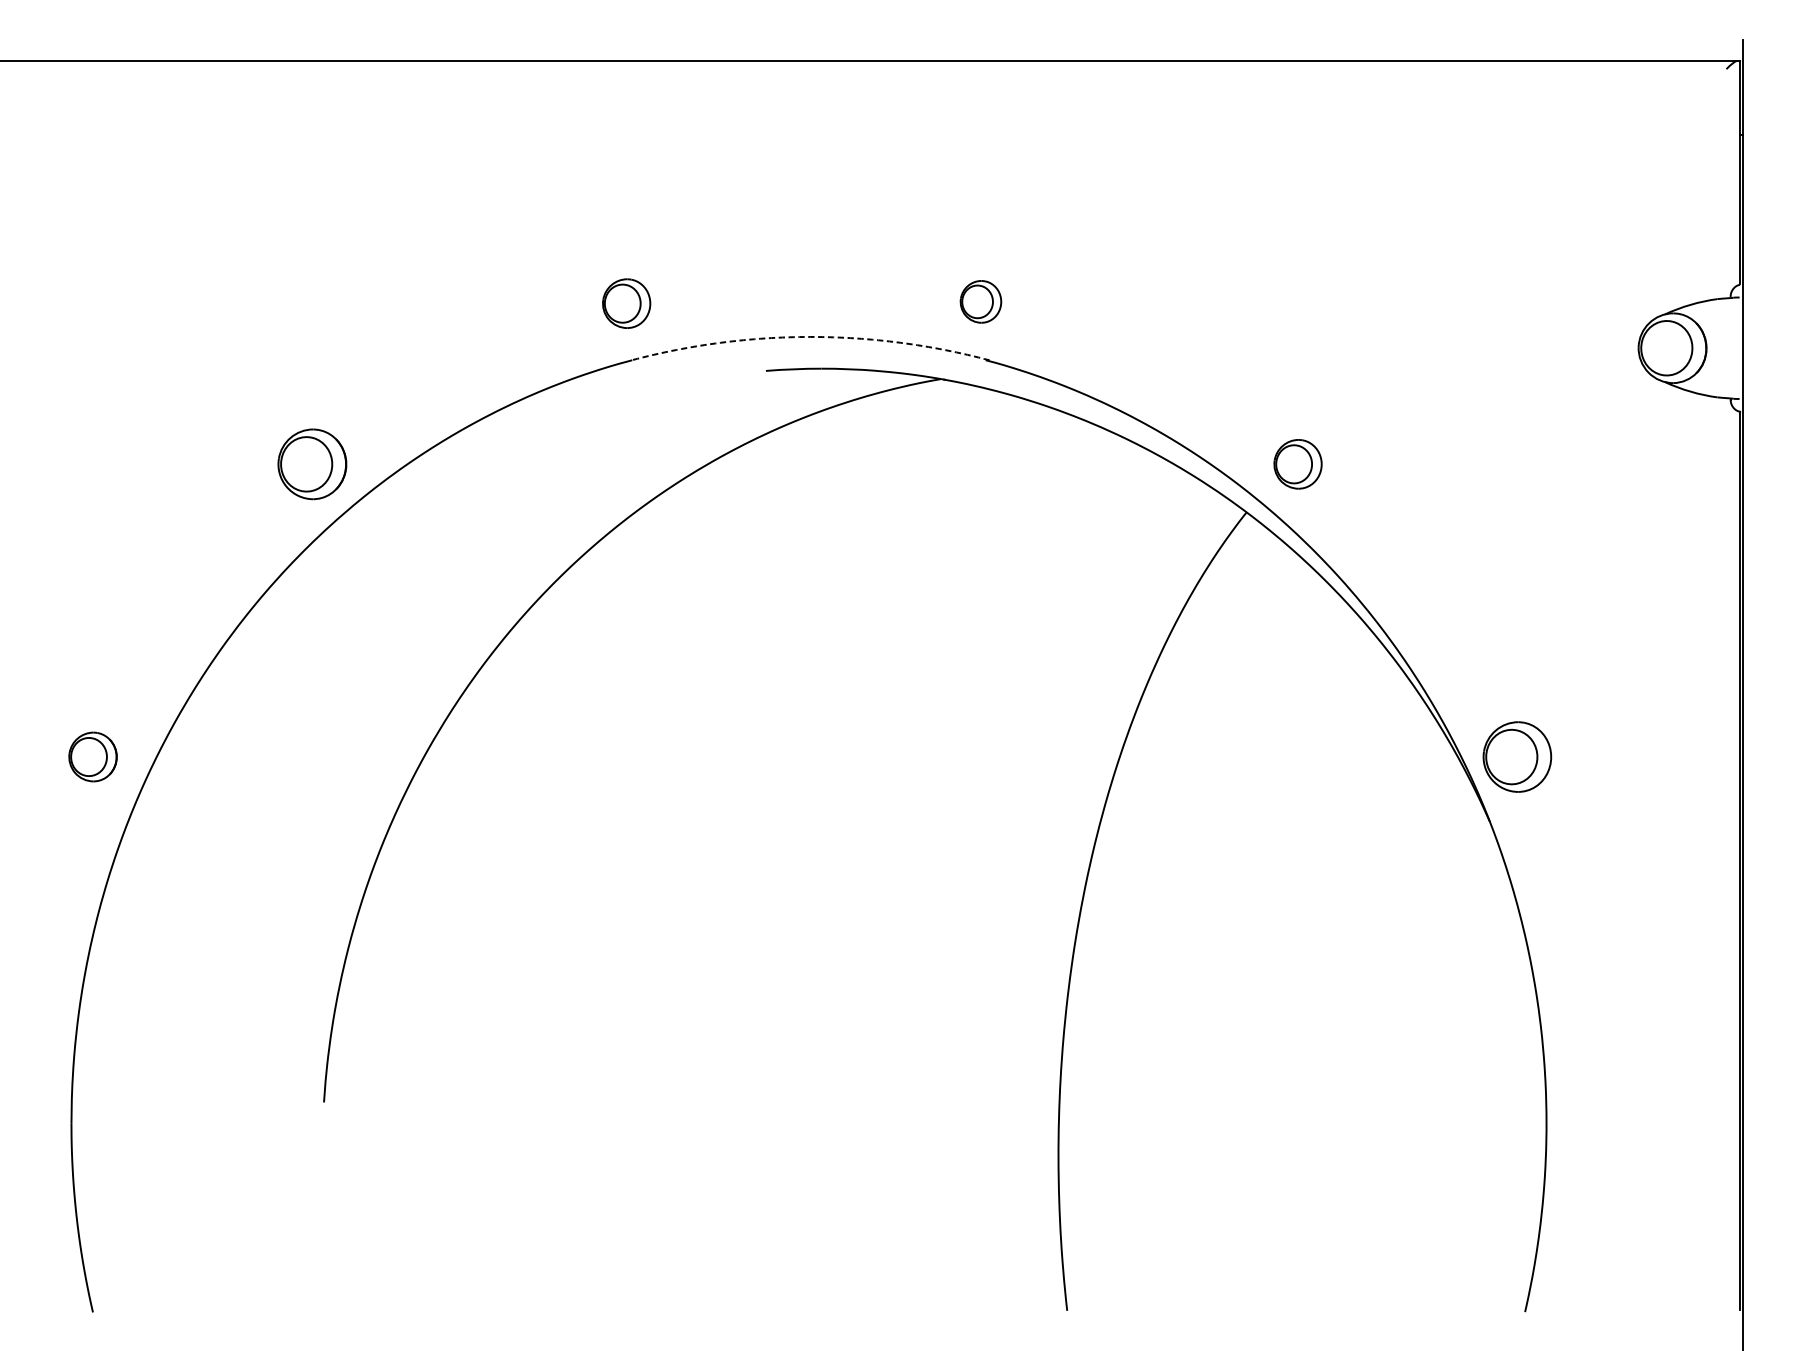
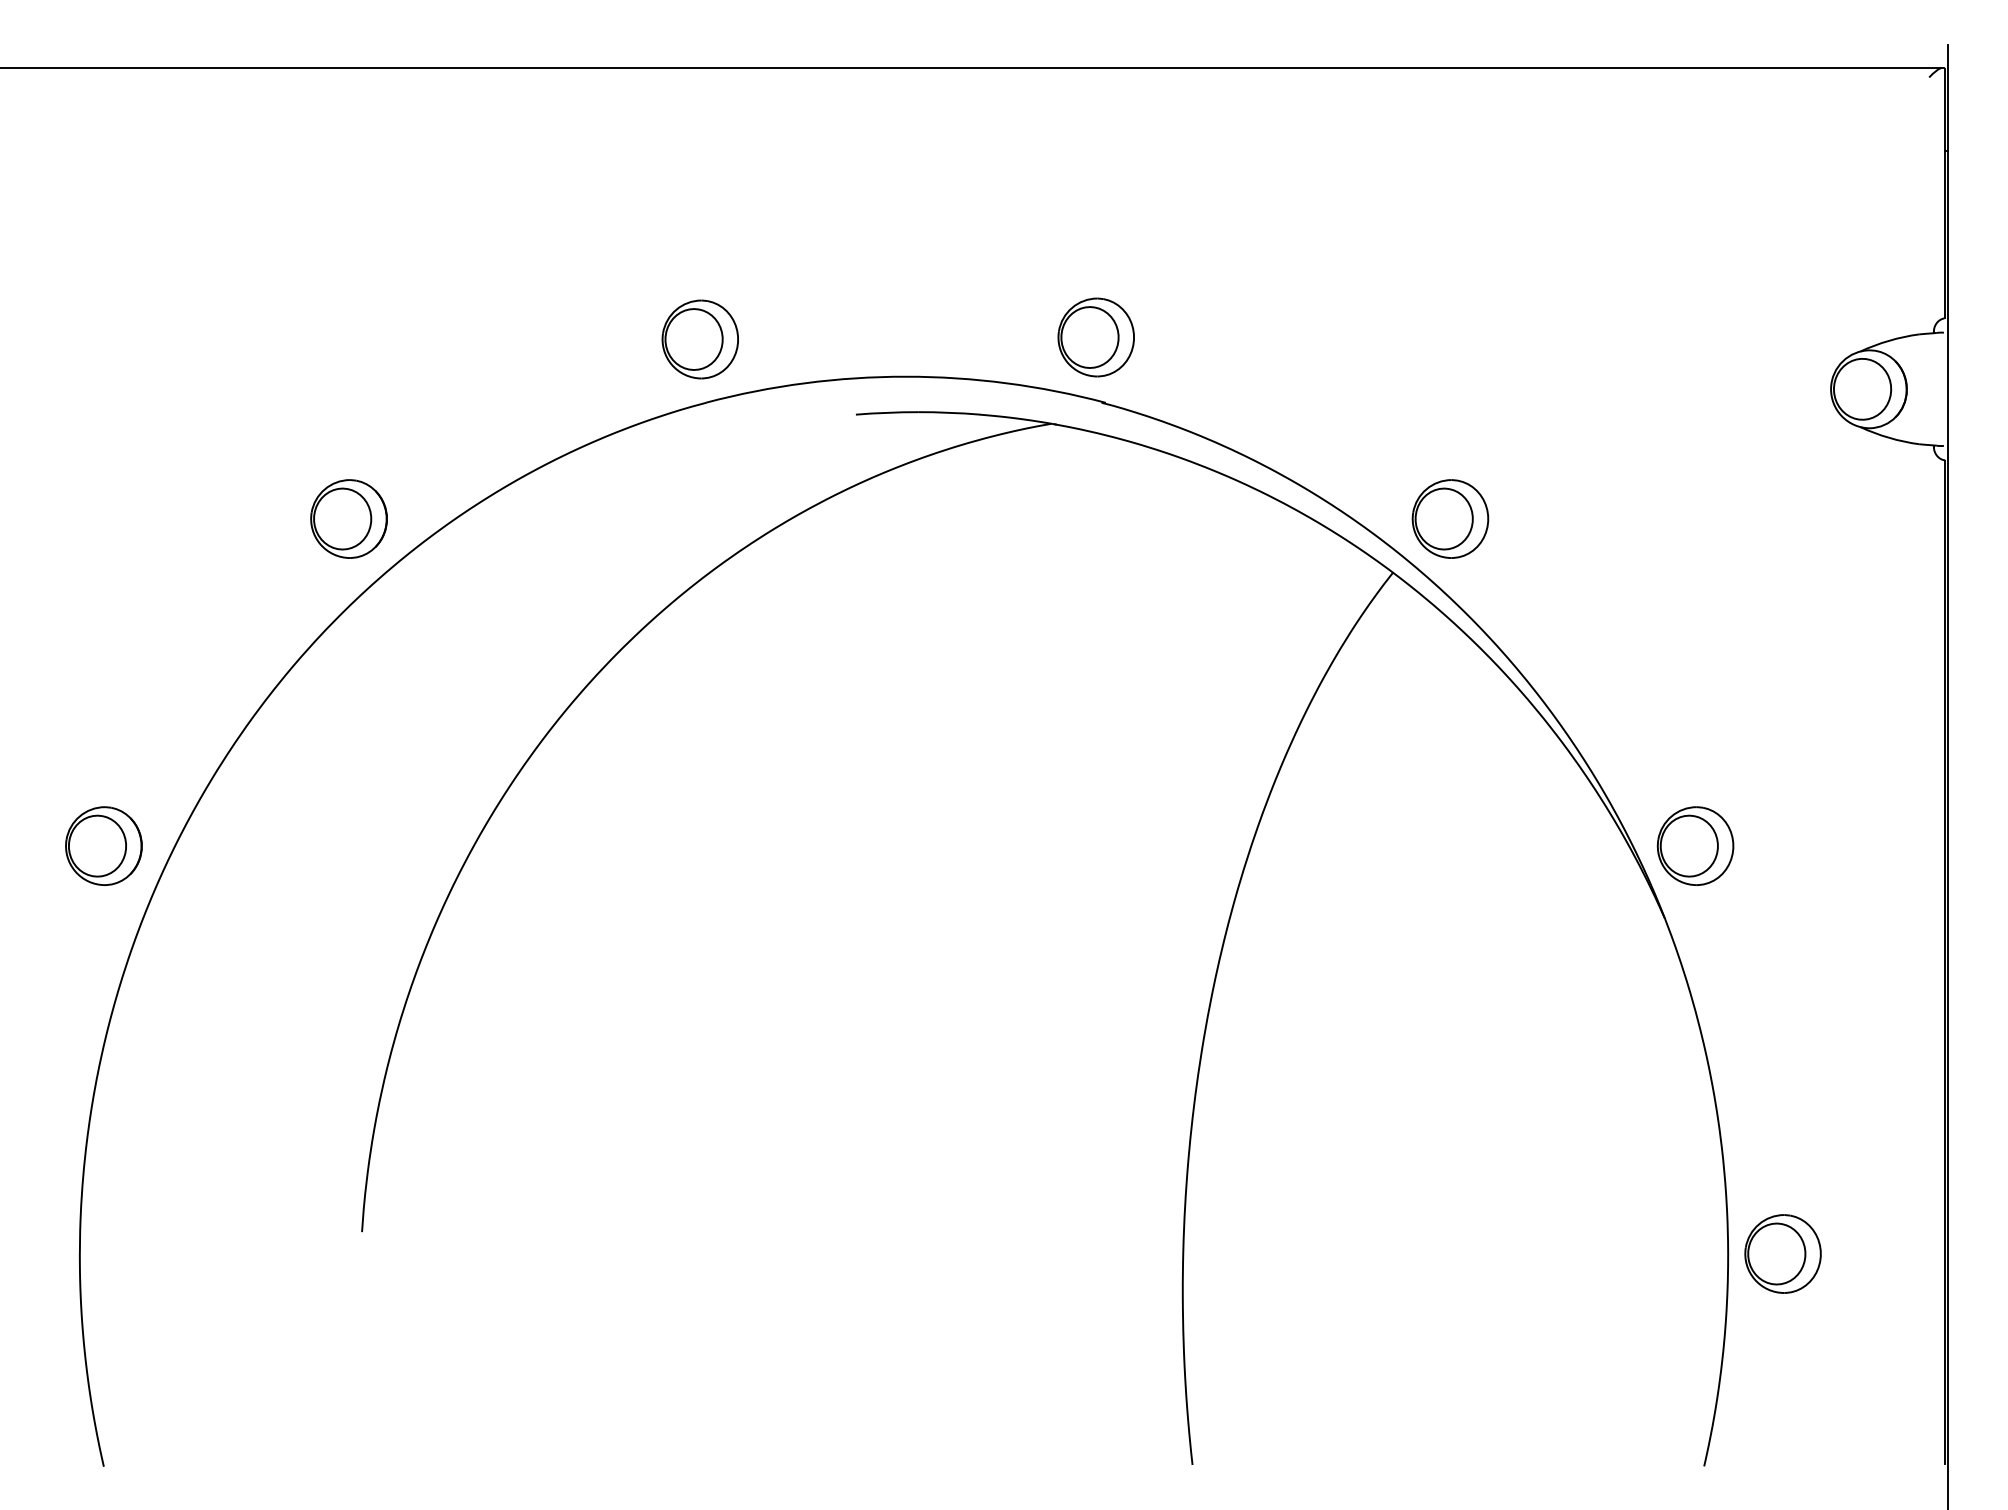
part: (980, 301) -> (1095, 337), size x1.67
part: (626, 303) -> (699, 339), size x1.43
arc: (811, 336) -> (906, 376), dashed -> solid
part: (1298, 463) -> (1450, 518), size x1.43
part: (92, 756) -> (103, 845), size x1.43
part: (1595, 1121) -> (1782, 1253), added

